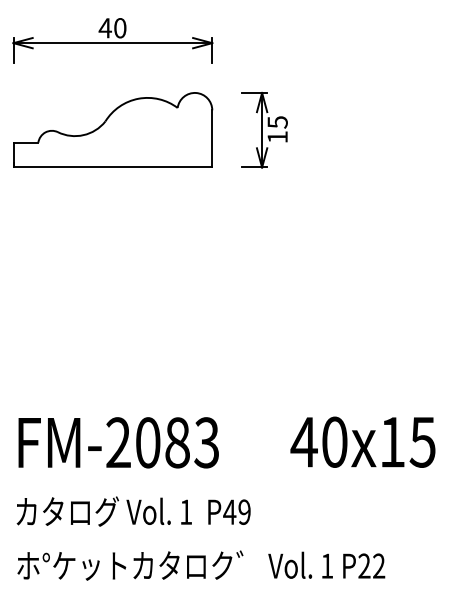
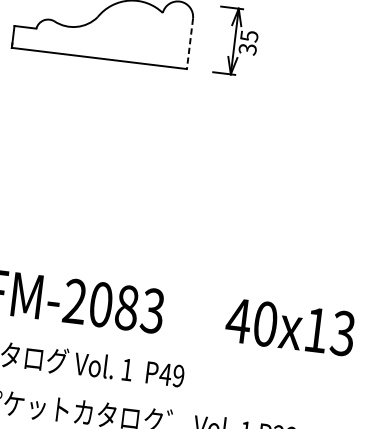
text: (277, 137) -> (247, 49), 15 -> 35
line: (212, 138) -> (190, 43), solid -> dashed
text: (422, 441) -> (342, 332), 40x15 -> 40x13

